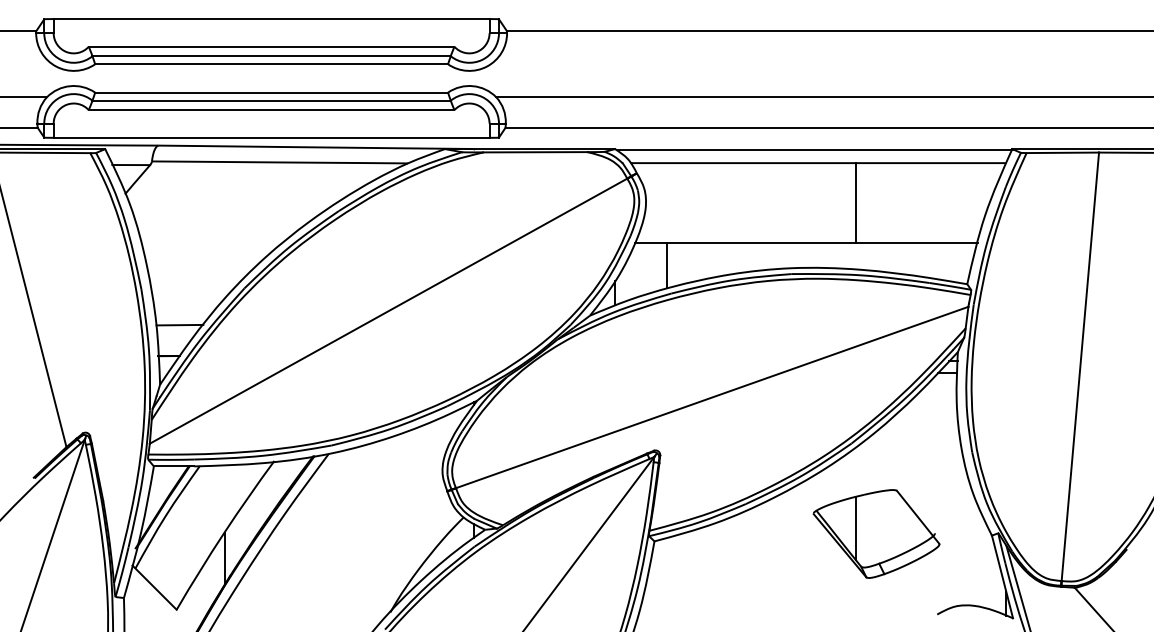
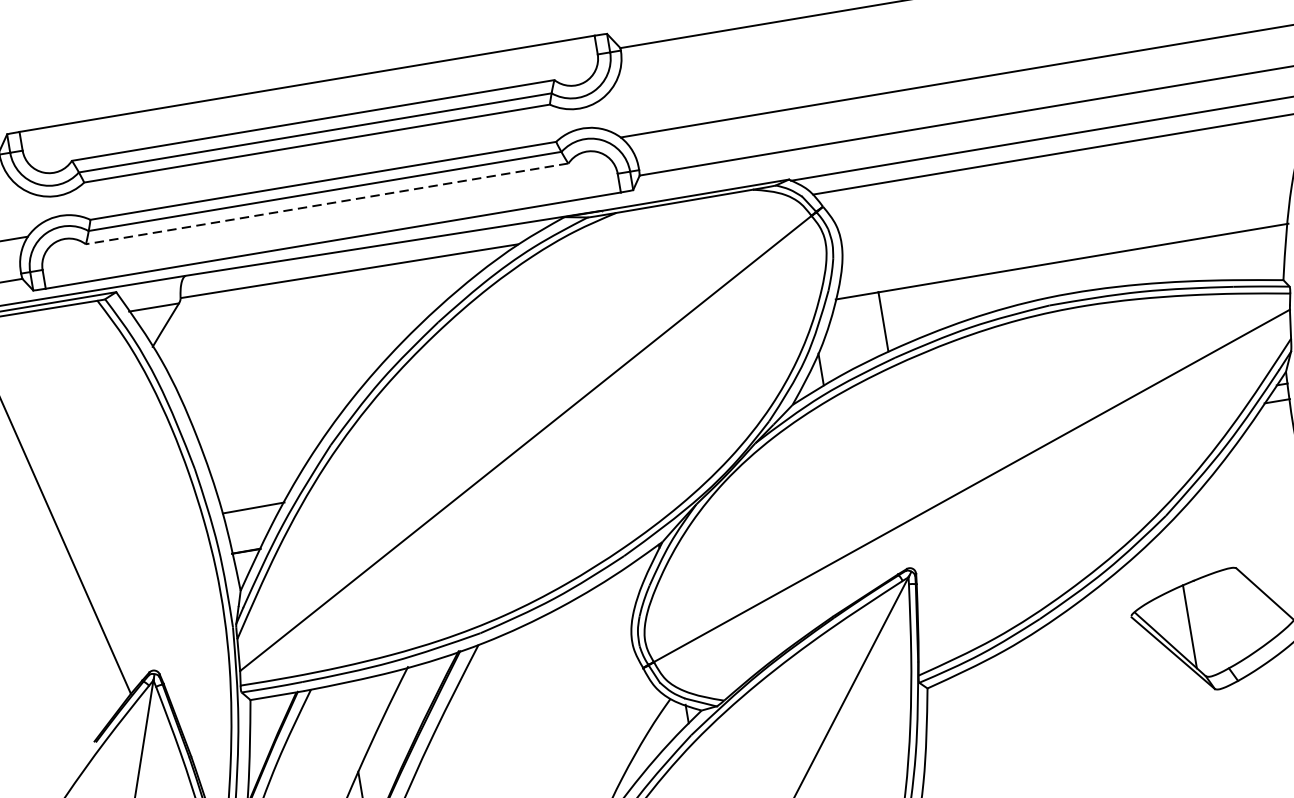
line: (271, 110) -> (327, 204), solid -> dashed
line: (855, 203) -> (1118, 198), removed

